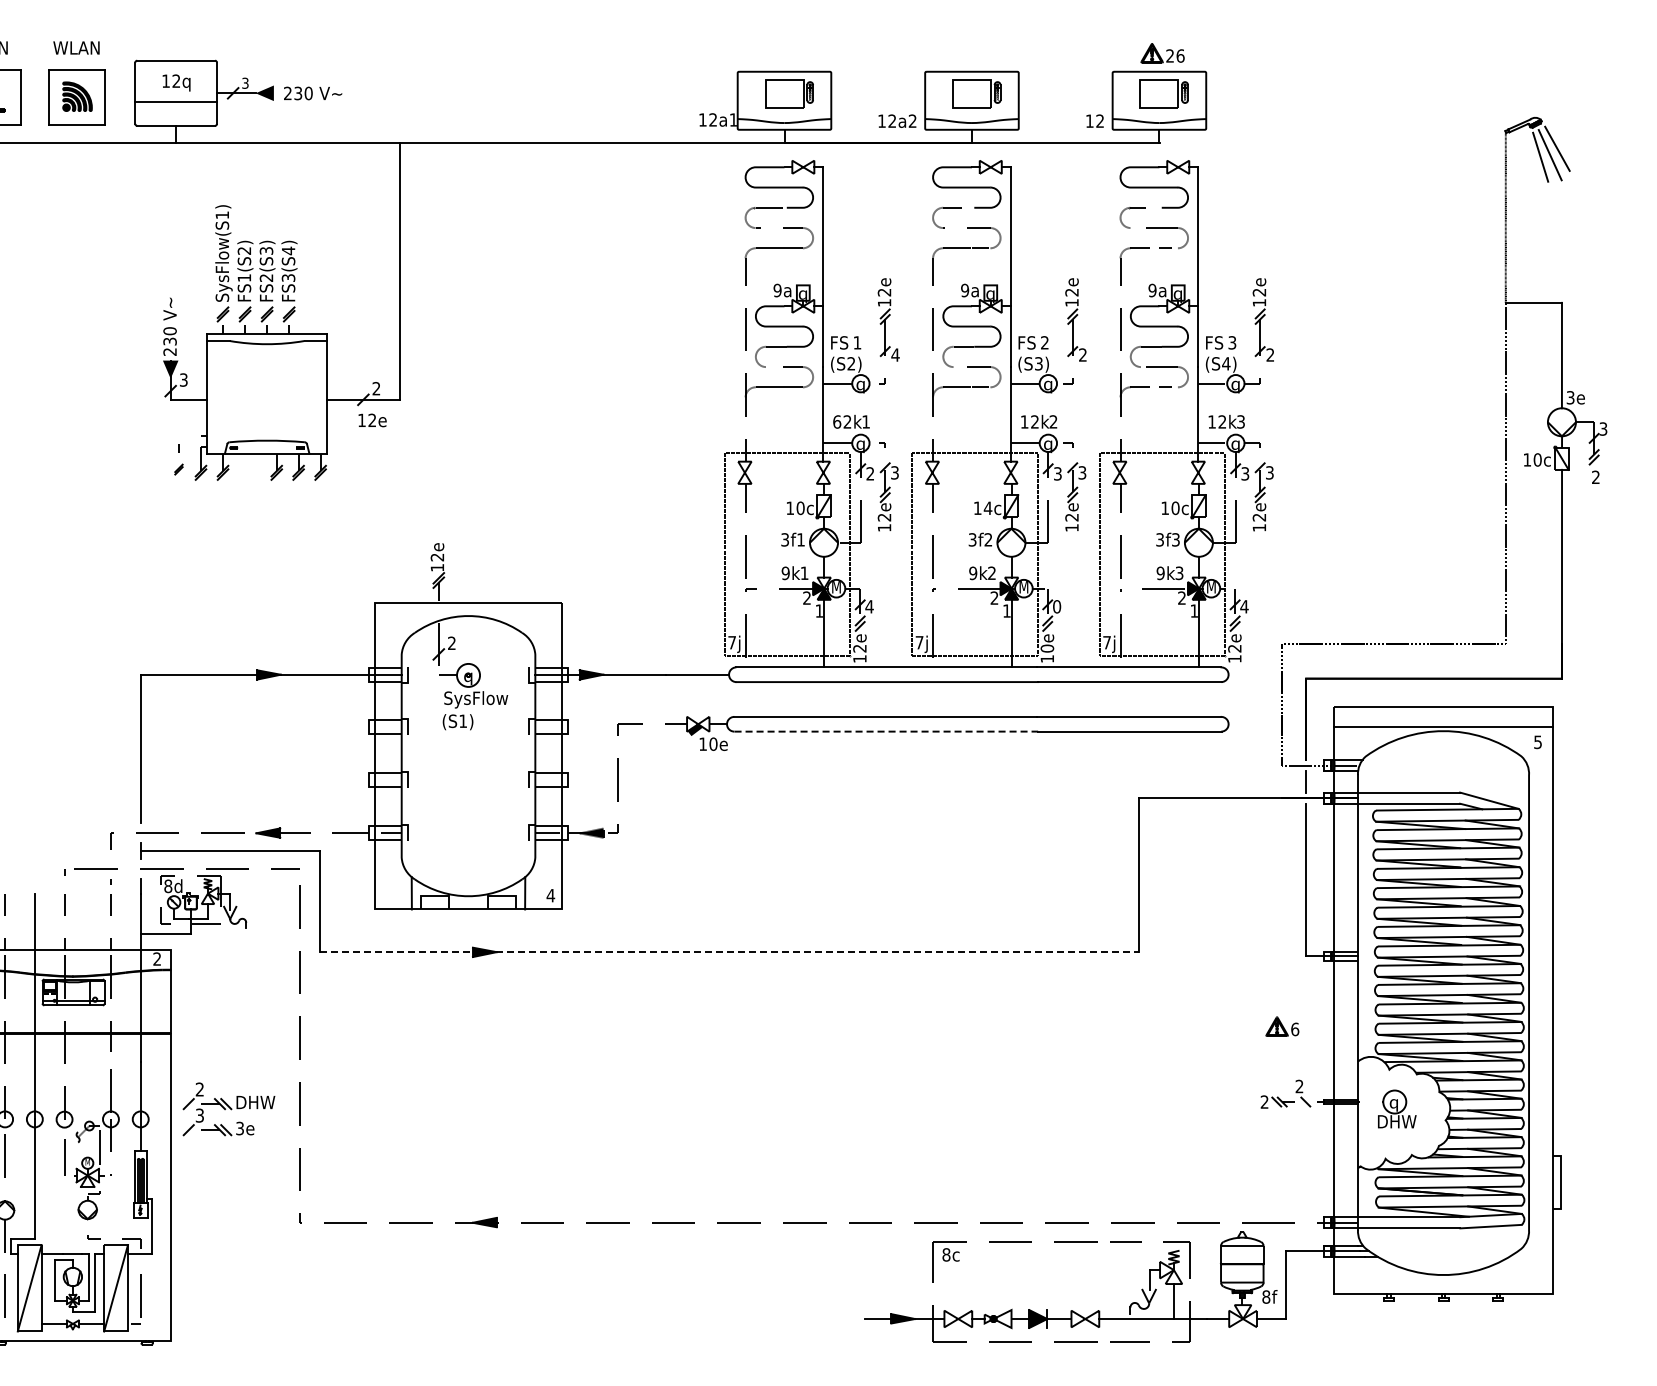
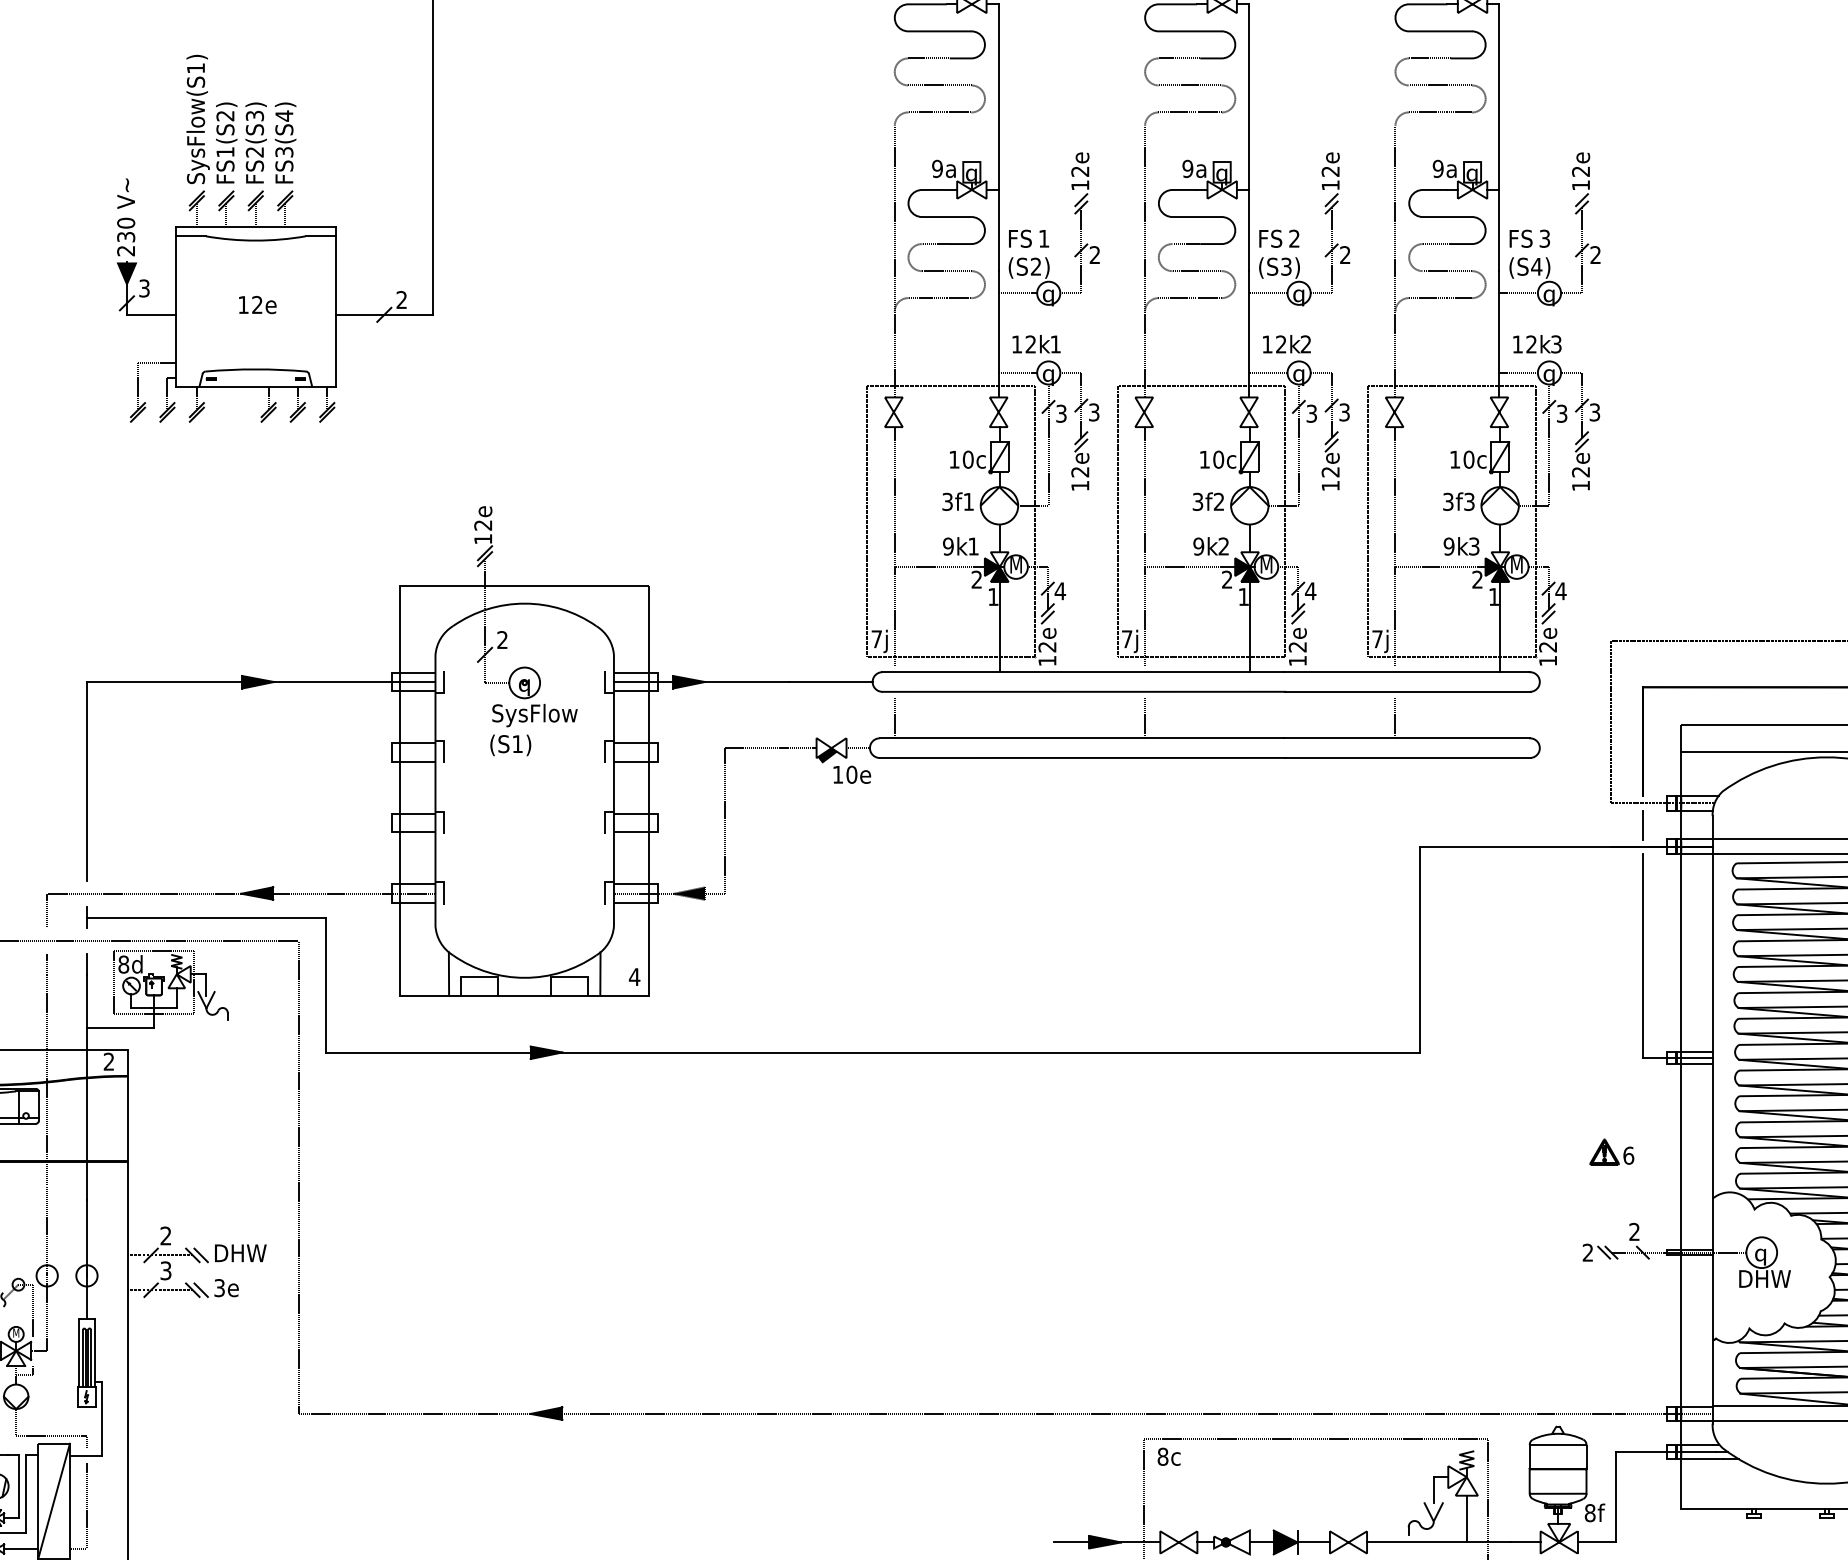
text: (895, 354) -> (1094, 254), 4 -> 2
text: (372, 420) -> (257, 305), moved
text: (837, 421) -> (1017, 343), 62k -> 12k
part: (178, 461) -> (137, 397), size x1.43
text: (870, 473) -> (1061, 413), 2 -> 3
text: (987, 508) -> (1217, 460), 14c -> 10c
text: (1056, 606) -> (1309, 590), 0 -> 4
text: (1047, 648) -> (1297, 646), 10e -> 12e
line: (745, 701) -> (894, 717), added
line: (933, 701) -> (1145, 717), added
line: (1120, 701) -> (1395, 717), added
line: (886, 731) -> (1082, 757), dashed -> solid
line: (729, 952) -> (873, 1052), dashed -> solid

